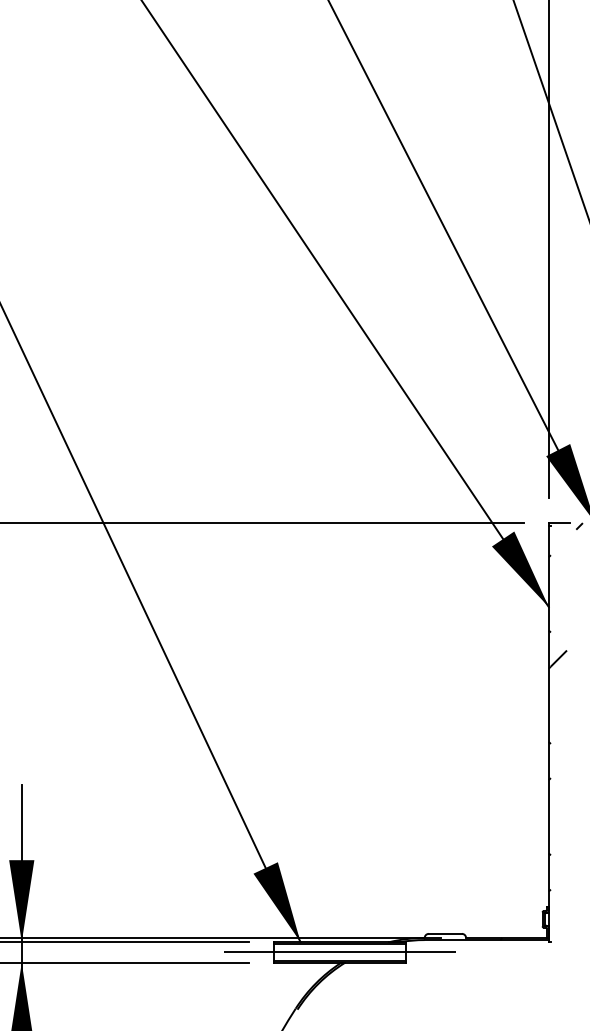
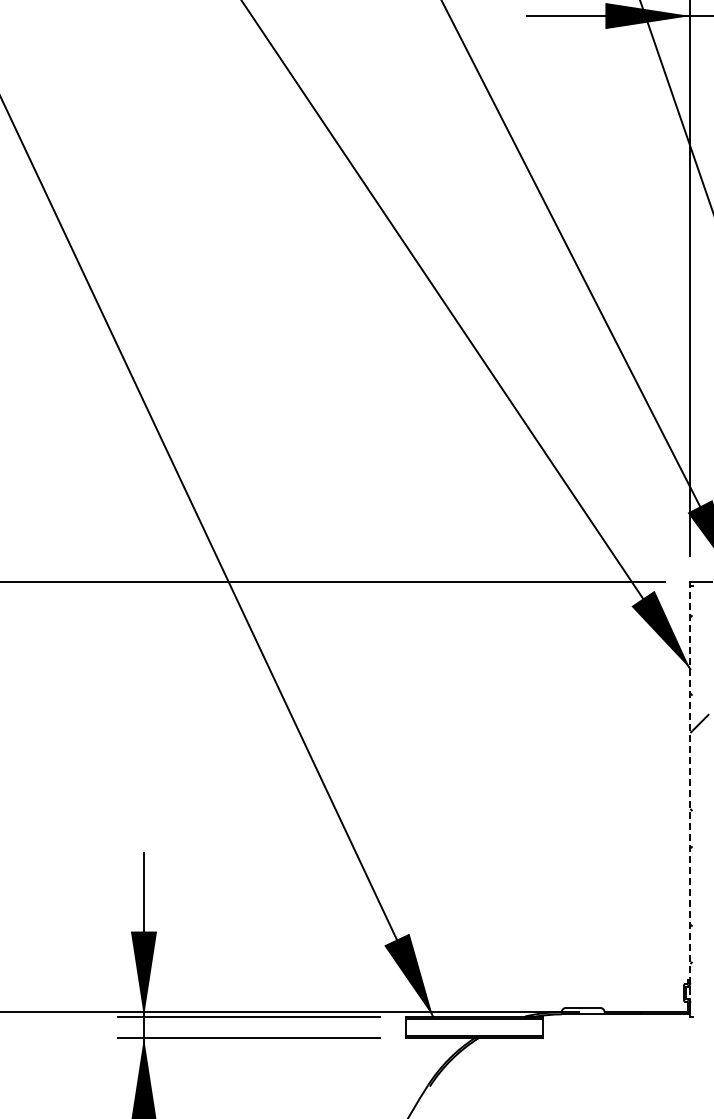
line: (548, 733) -> (690, 800), solid -> dashed
line: (340, 952) -> (474, 1027), removed

